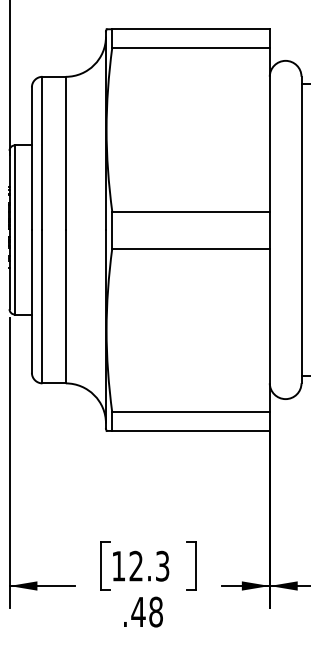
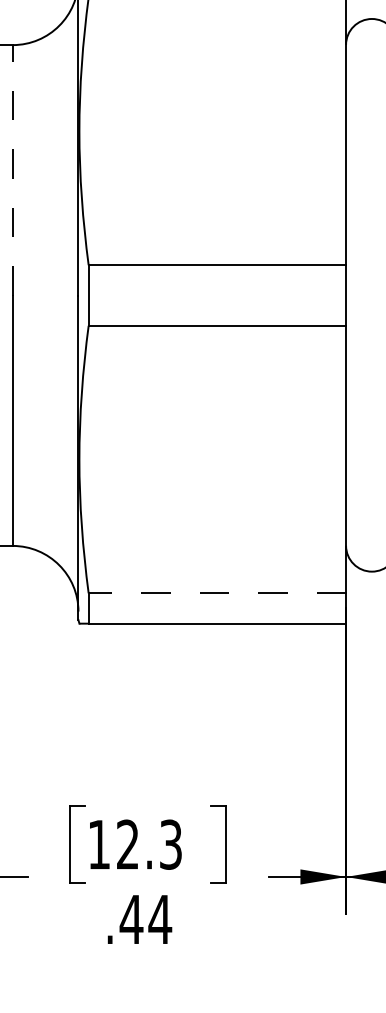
line: (65, 153) -> (12, 170), solid -> dashed
line: (191, 412) -> (218, 593), solid -> dashed
text: (155, 611) -> (159, 918), .48 -> .44

